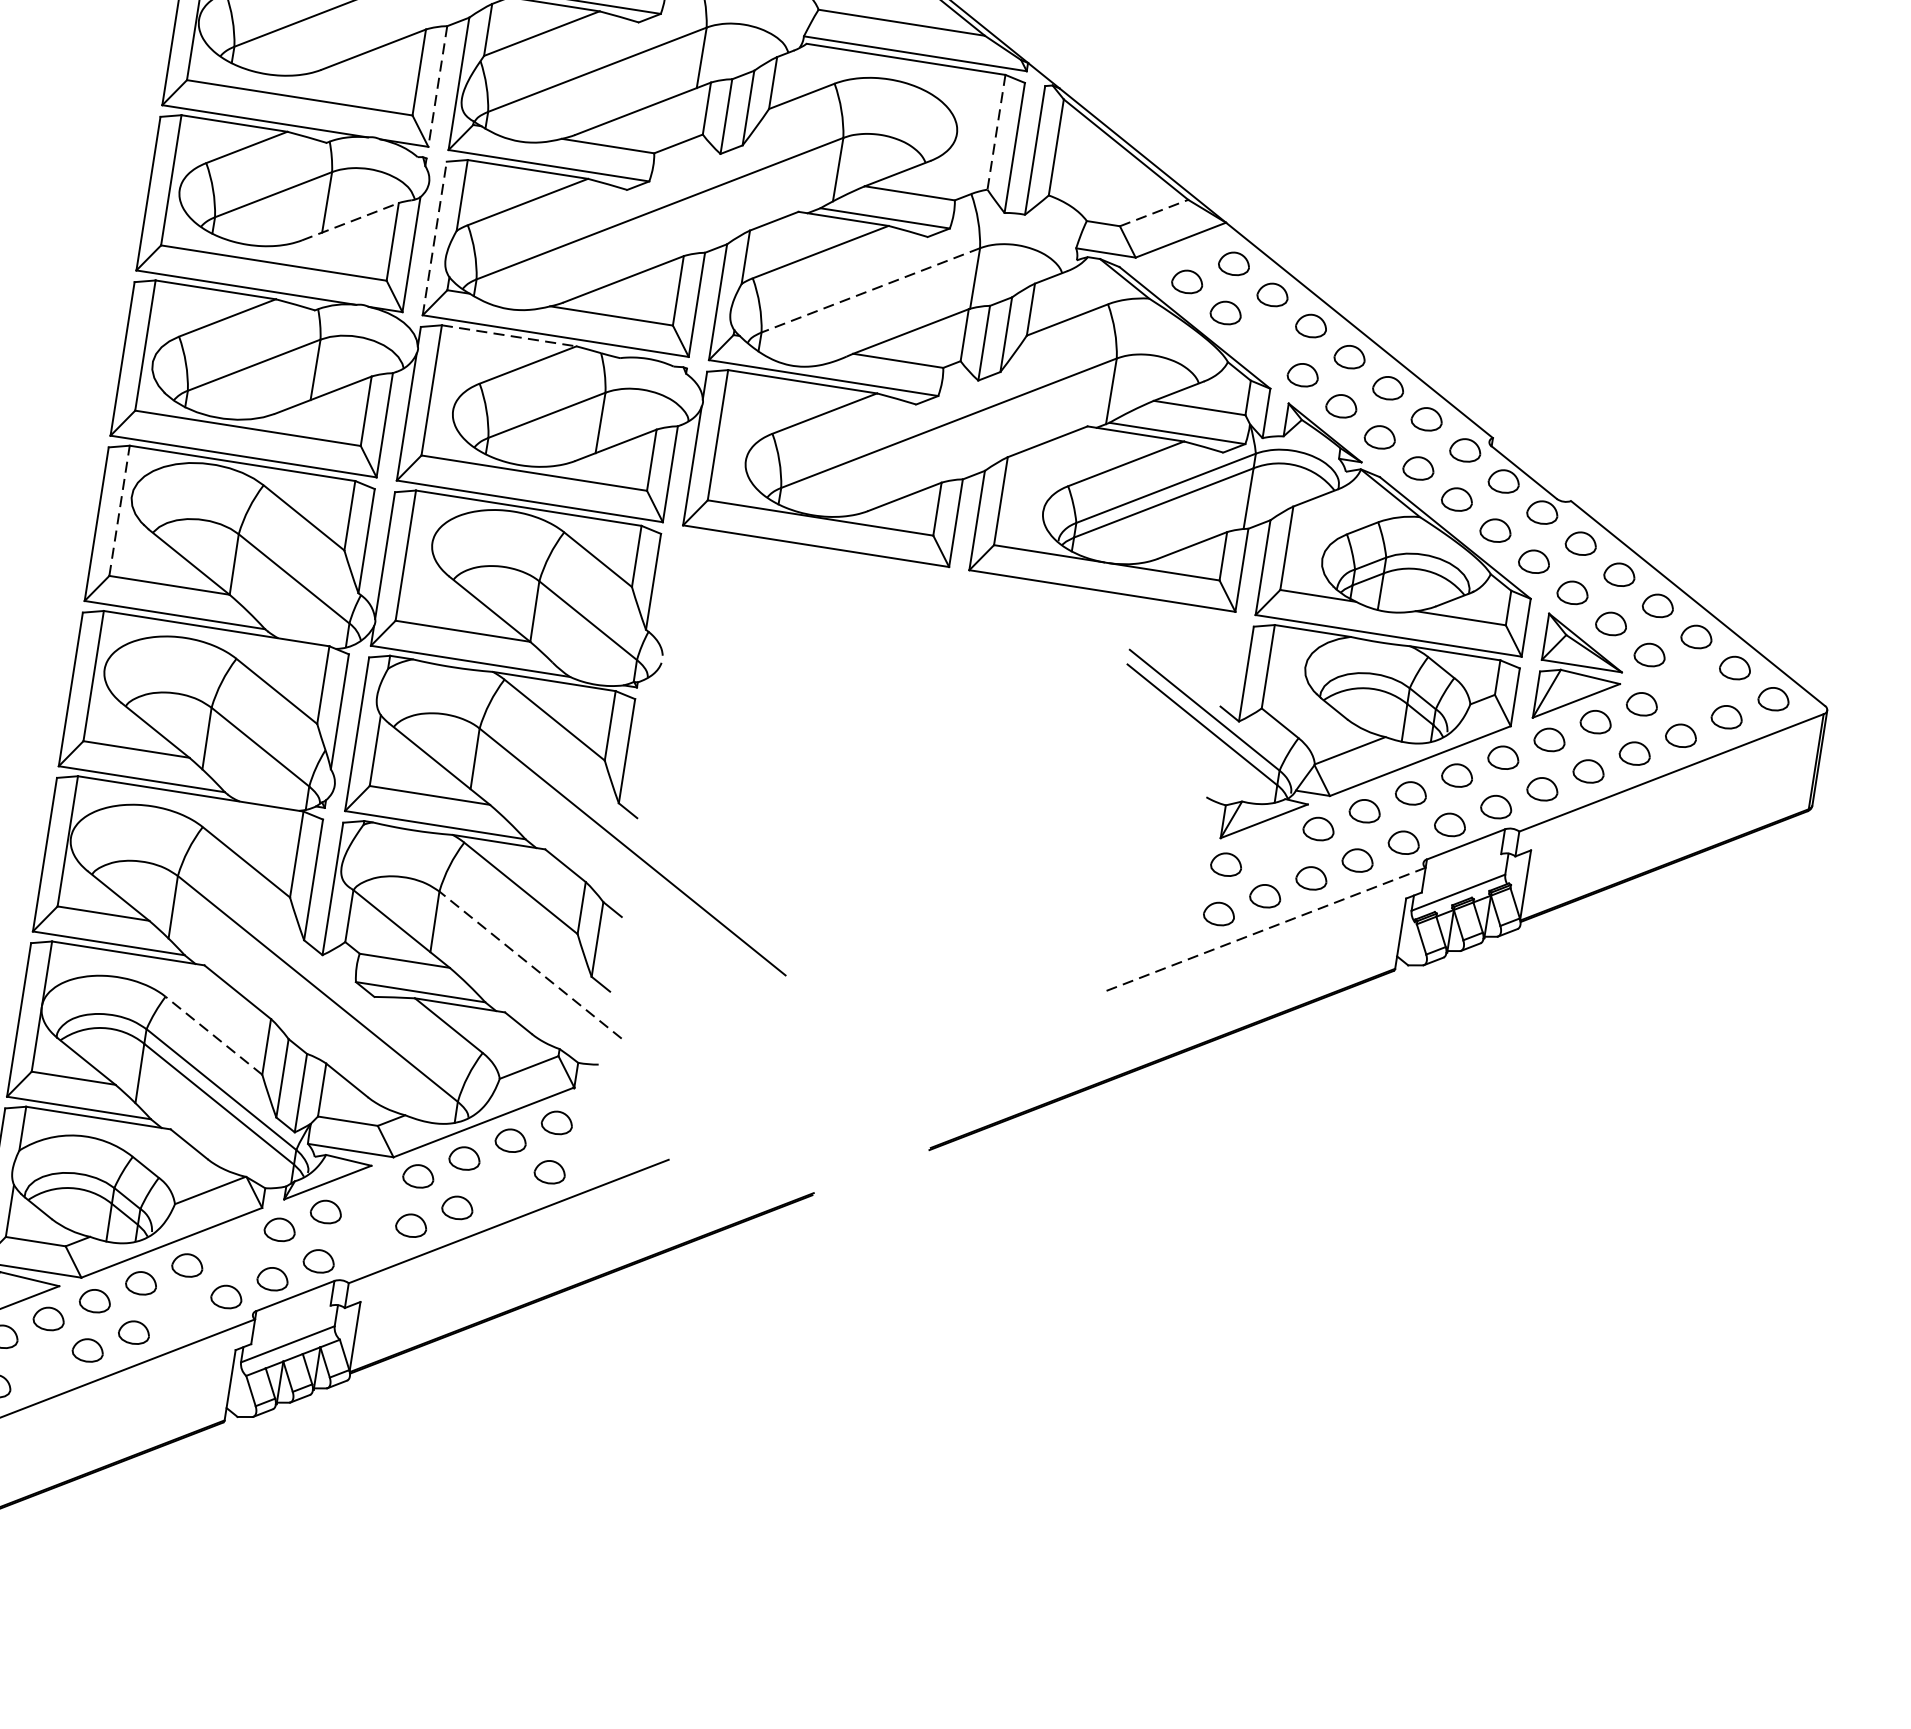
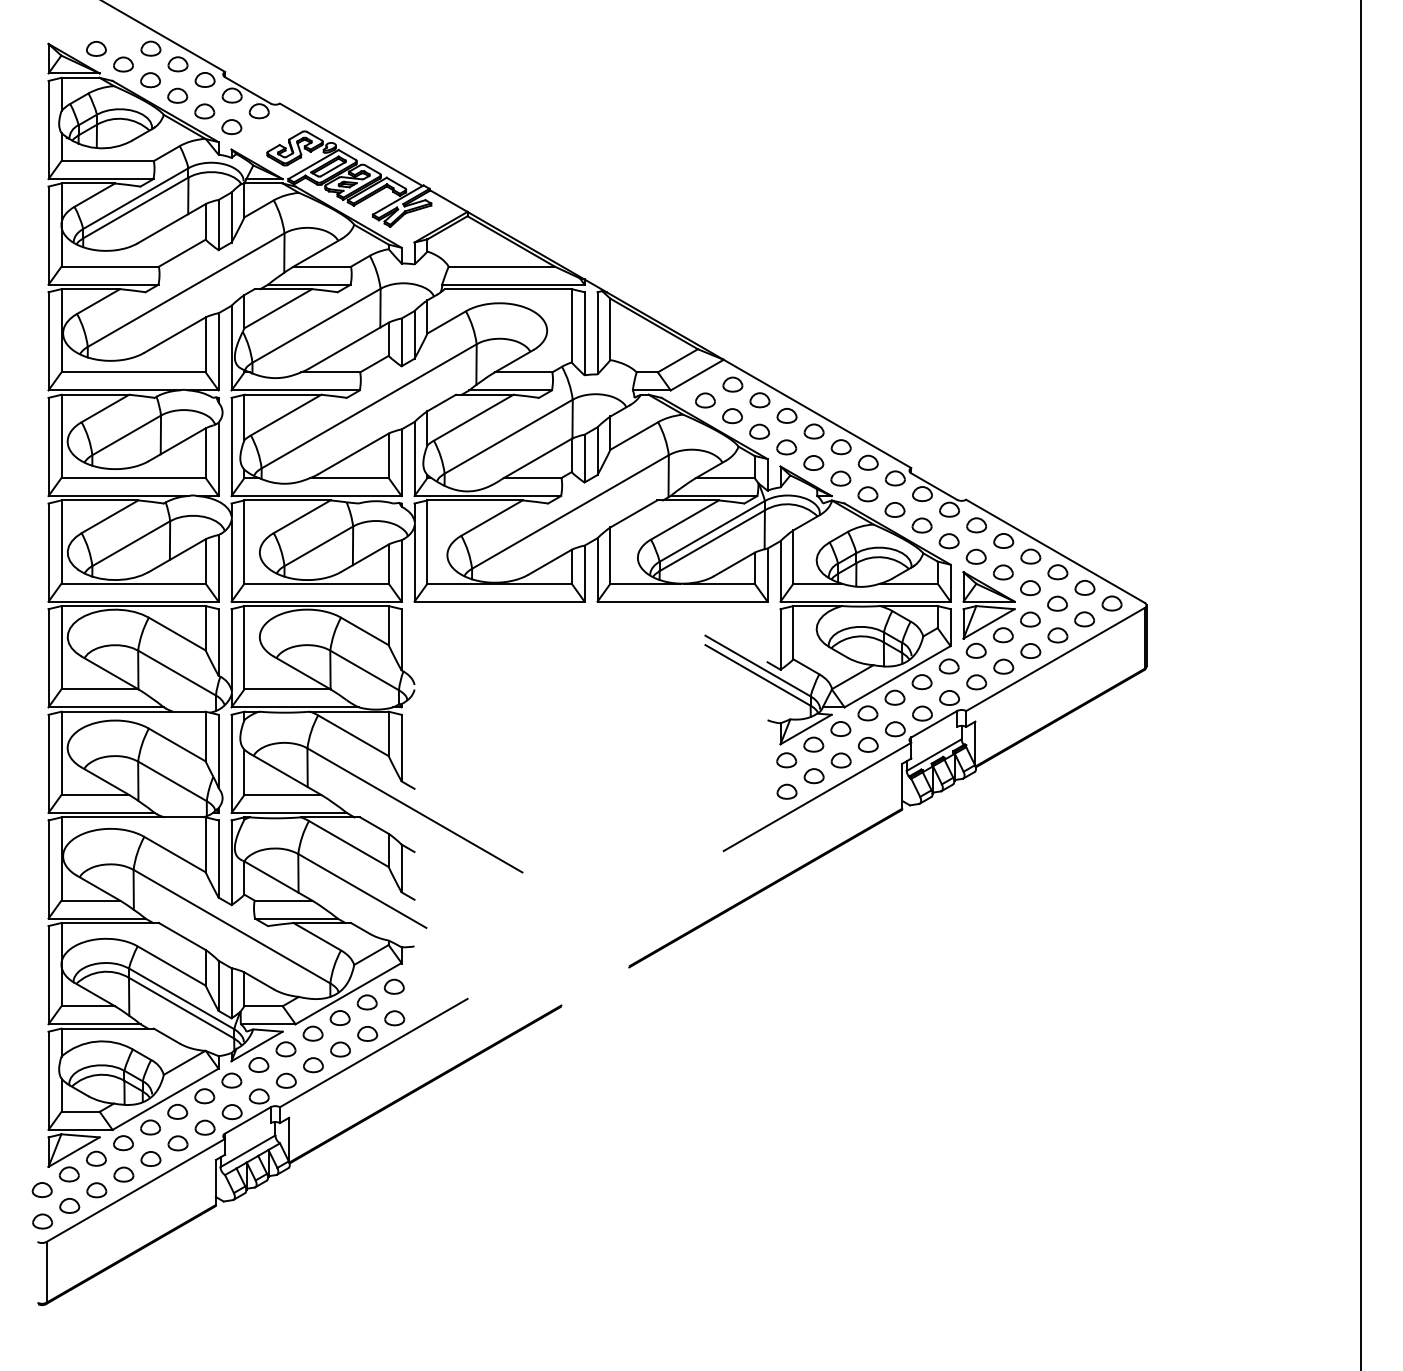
line: (437, 85) -> (218, 351), dashed -> solid
line: (996, 131) -> (571, 325), dashed -> solid
line: (1155, 212) -> (678, 360), dashed -> solid
line: (350, 221) -> (177, 444), dashed -> solid
line: (434, 237) -> (231, 446), dashed -> solid
line: (870, 289) -> (508, 436), dashed -> solid
line: (510, 336) -> (288, 500), dashed -> solid
part: (1264, 343) -> (759, 431), added
line: (119, 510) -> (61, 647), dashed -> solid
part: (1688, 685) -> (1057, 603), added
part: (1272, 846) -> (813, 744), added
line: (1265, 930) -> (817, 797), dashed -> solid
line: (530, 964) -> (362, 890), dashed -> solid
line: (213, 1034) -> (171, 965), dashed -> solid
part: (503, 1189) -> (367, 1033), added
part: (371, 1194) -> (285, 1049), added
part: (363, 1242) -> (285, 1080), added
part: (233, 1247) -> (204, 1096), added
part: (179, 1314) -> (177, 1143), added
part: (41, 1368) -> (96, 1190), added

